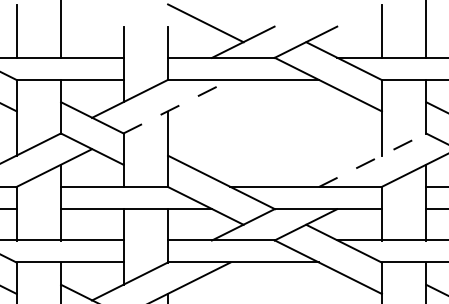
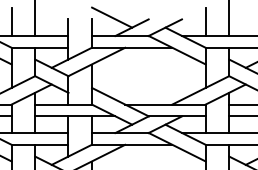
line: (176, 107) -> (96, 62), dashed -> solid
line: (372, 160) -> (200, 90), dashed -> solid

